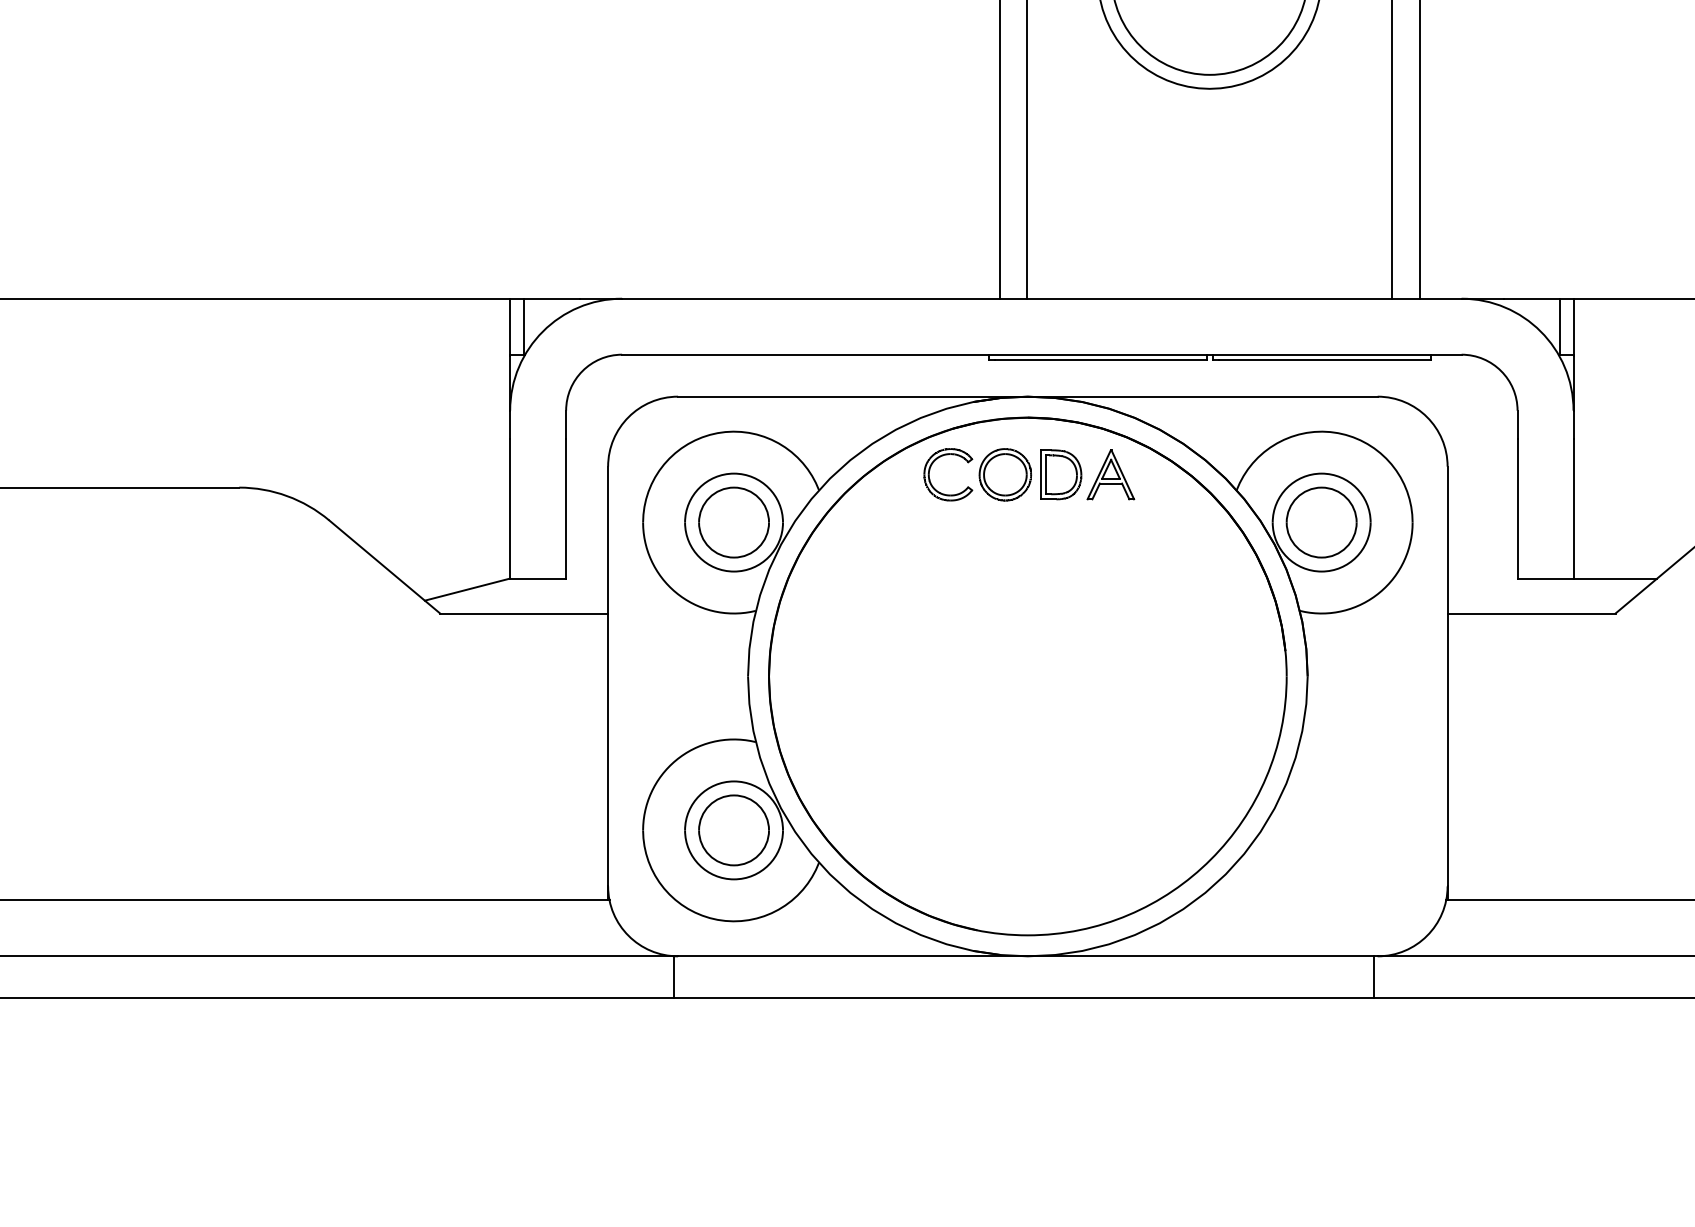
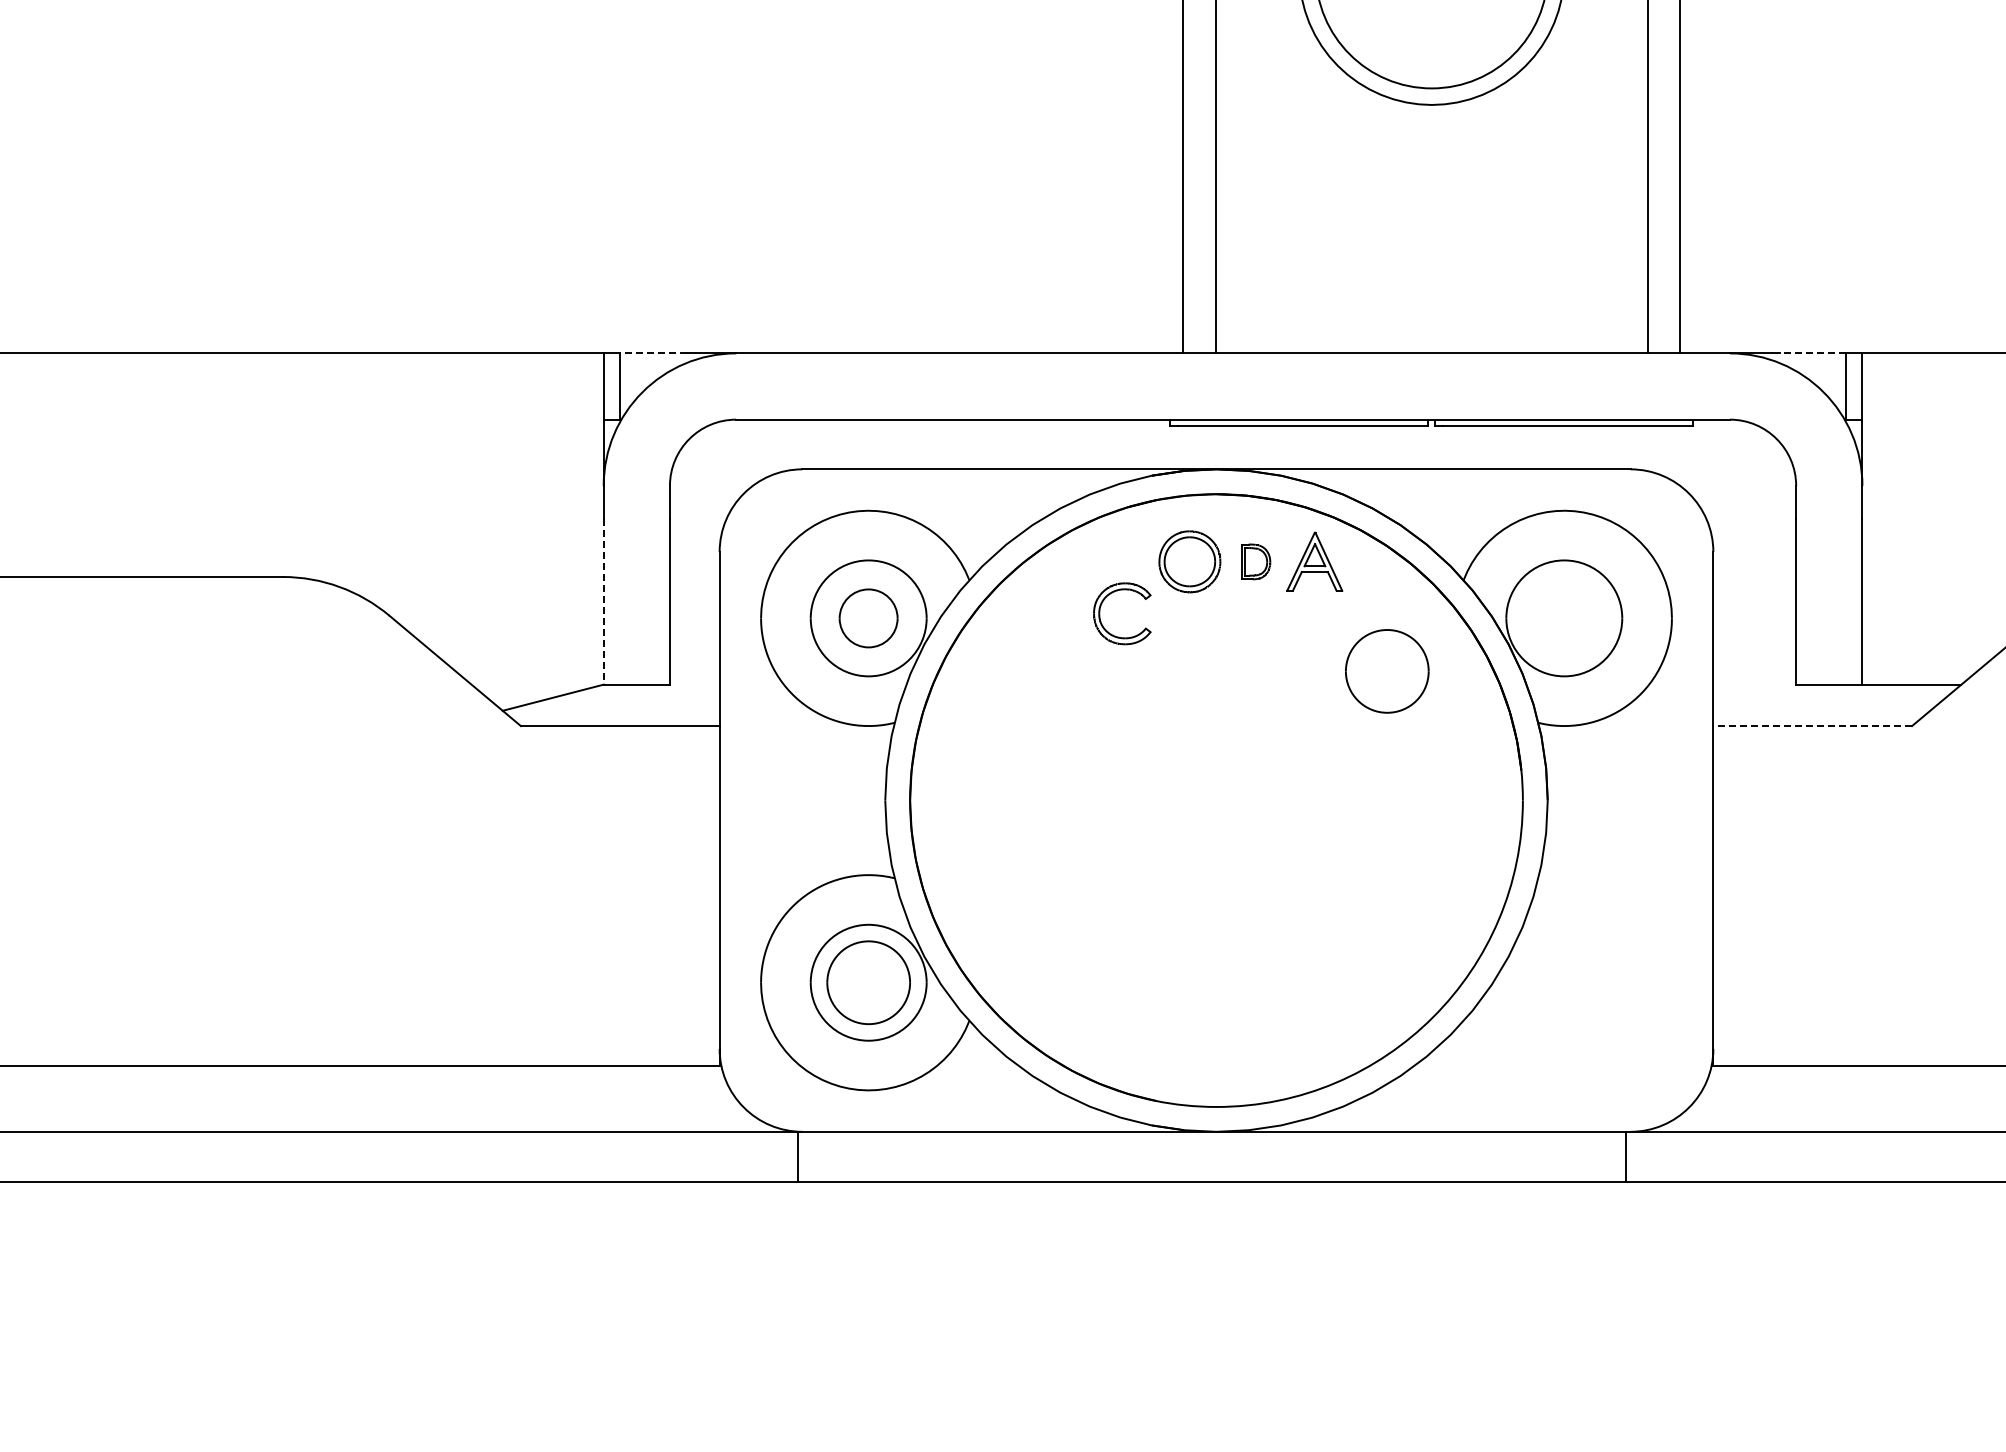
line: (551, 298) -> (652, 353), solid -> dashed
line: (1531, 298) -> (1812, 353), solid -> dashed
part: (929, 474) -> (1100, 613), moved
part: (1060, 474) -> (1255, 561), size x0.6
line: (510, 508) -> (603, 601), solid -> dashed
part: (733, 522) -> (868, 618), size x0.7
part: (1321, 522) -> (1387, 671), moved
line: (1531, 613) -> (1812, 726), solid -> dashed

